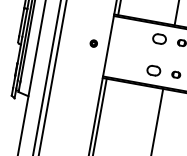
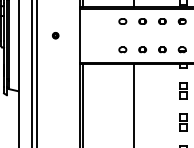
part: (159, 38) -> (122, 21), size x0.62
part: (93, 43) -> (55, 35), moved
part: (153, 70) -> (122, 49), size x0.62

